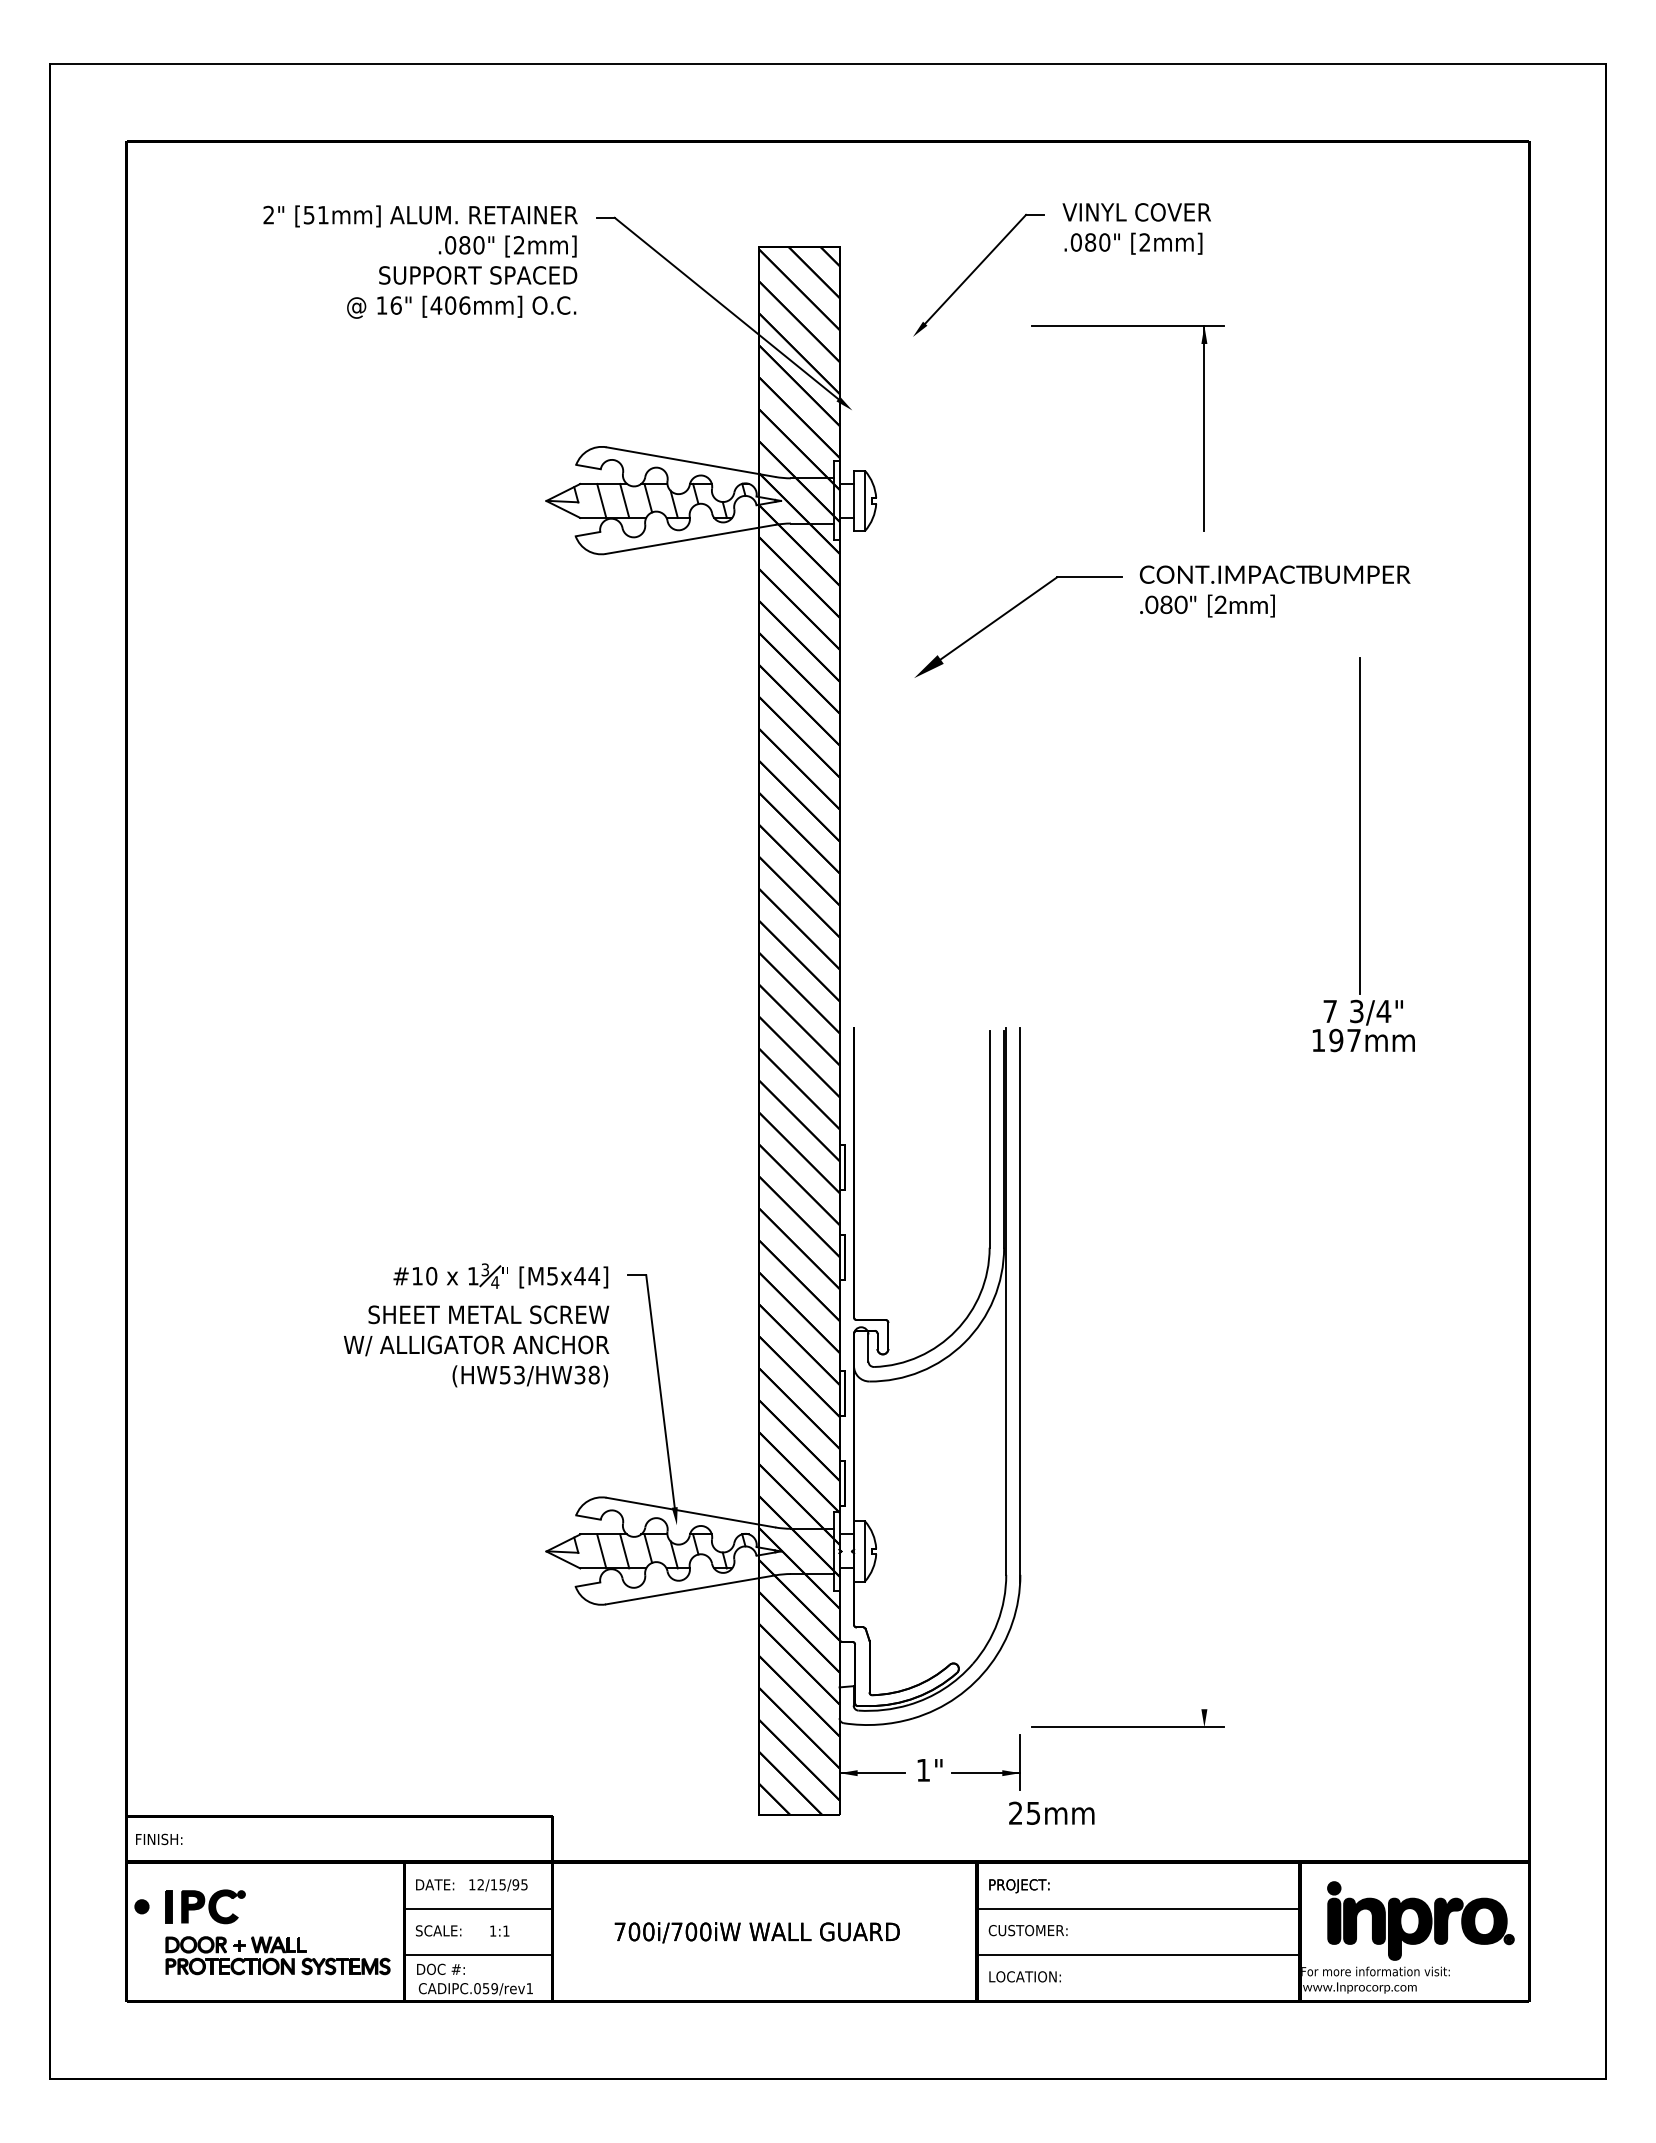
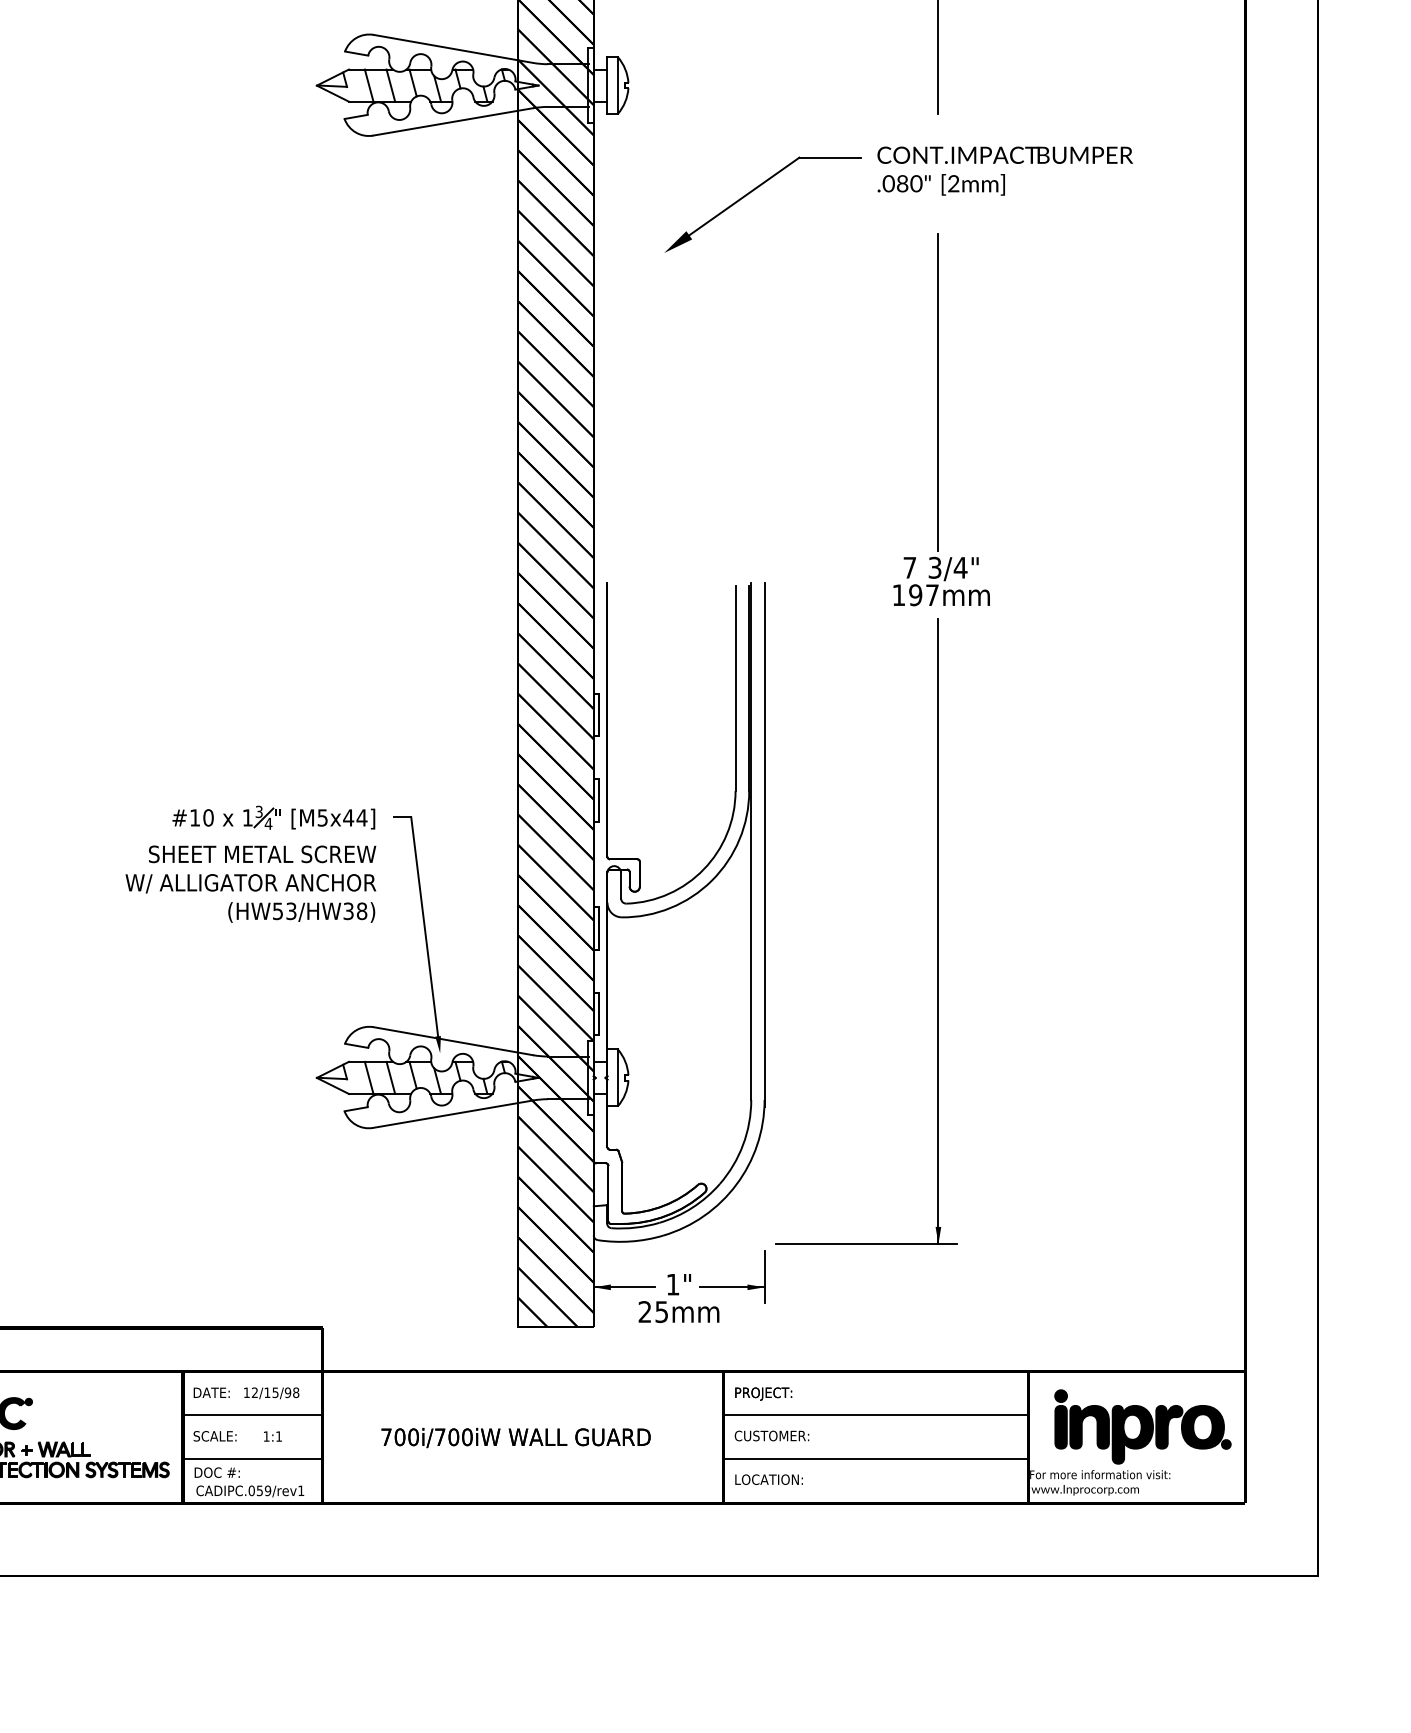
part: (1363, 854) -> (941, 419), moved
line: (1204, 1396) -> (938, 931), added
text: (1051, 1812) -> (678, 1311), moved
text: (524, 1884) -> (296, 1392), 12/15/95 -> 12/15/98

